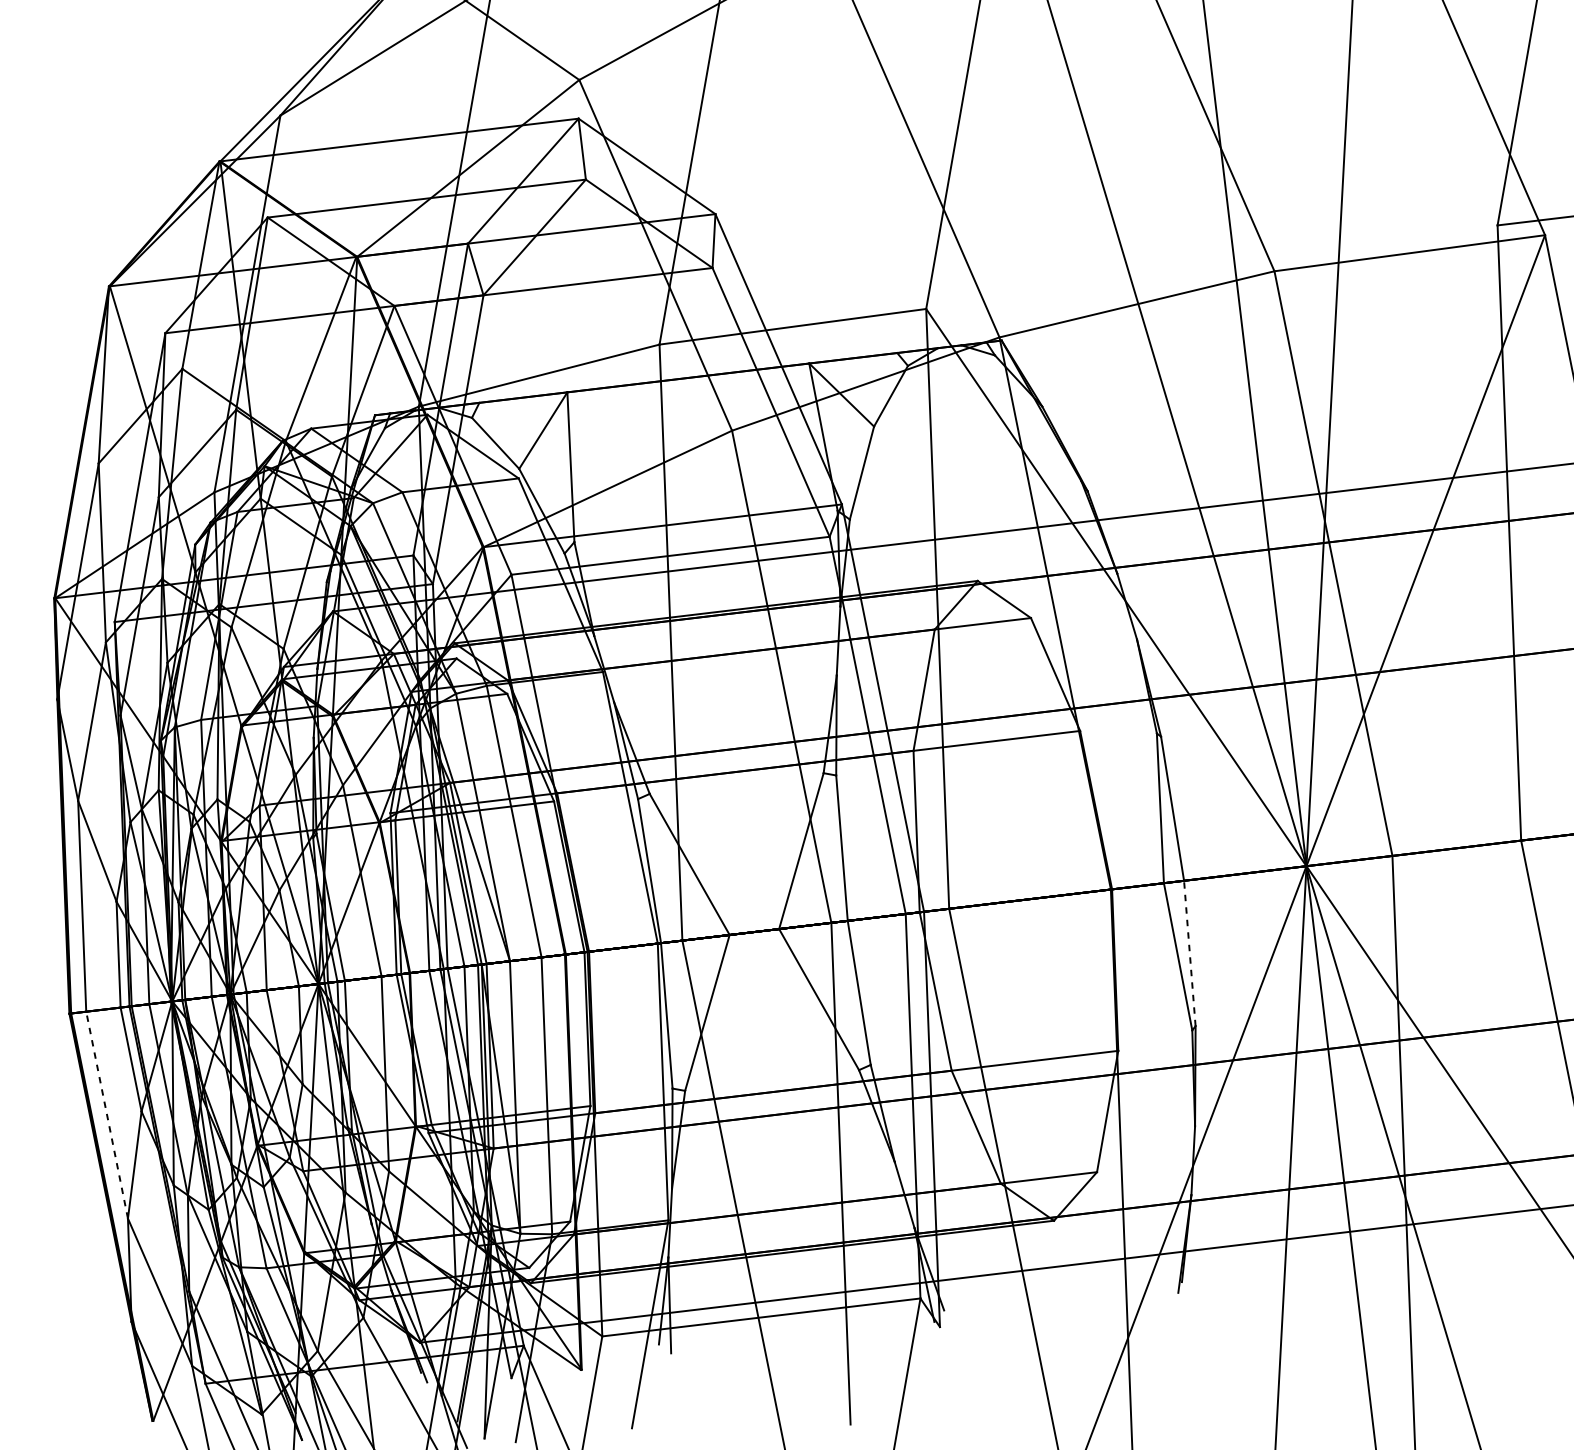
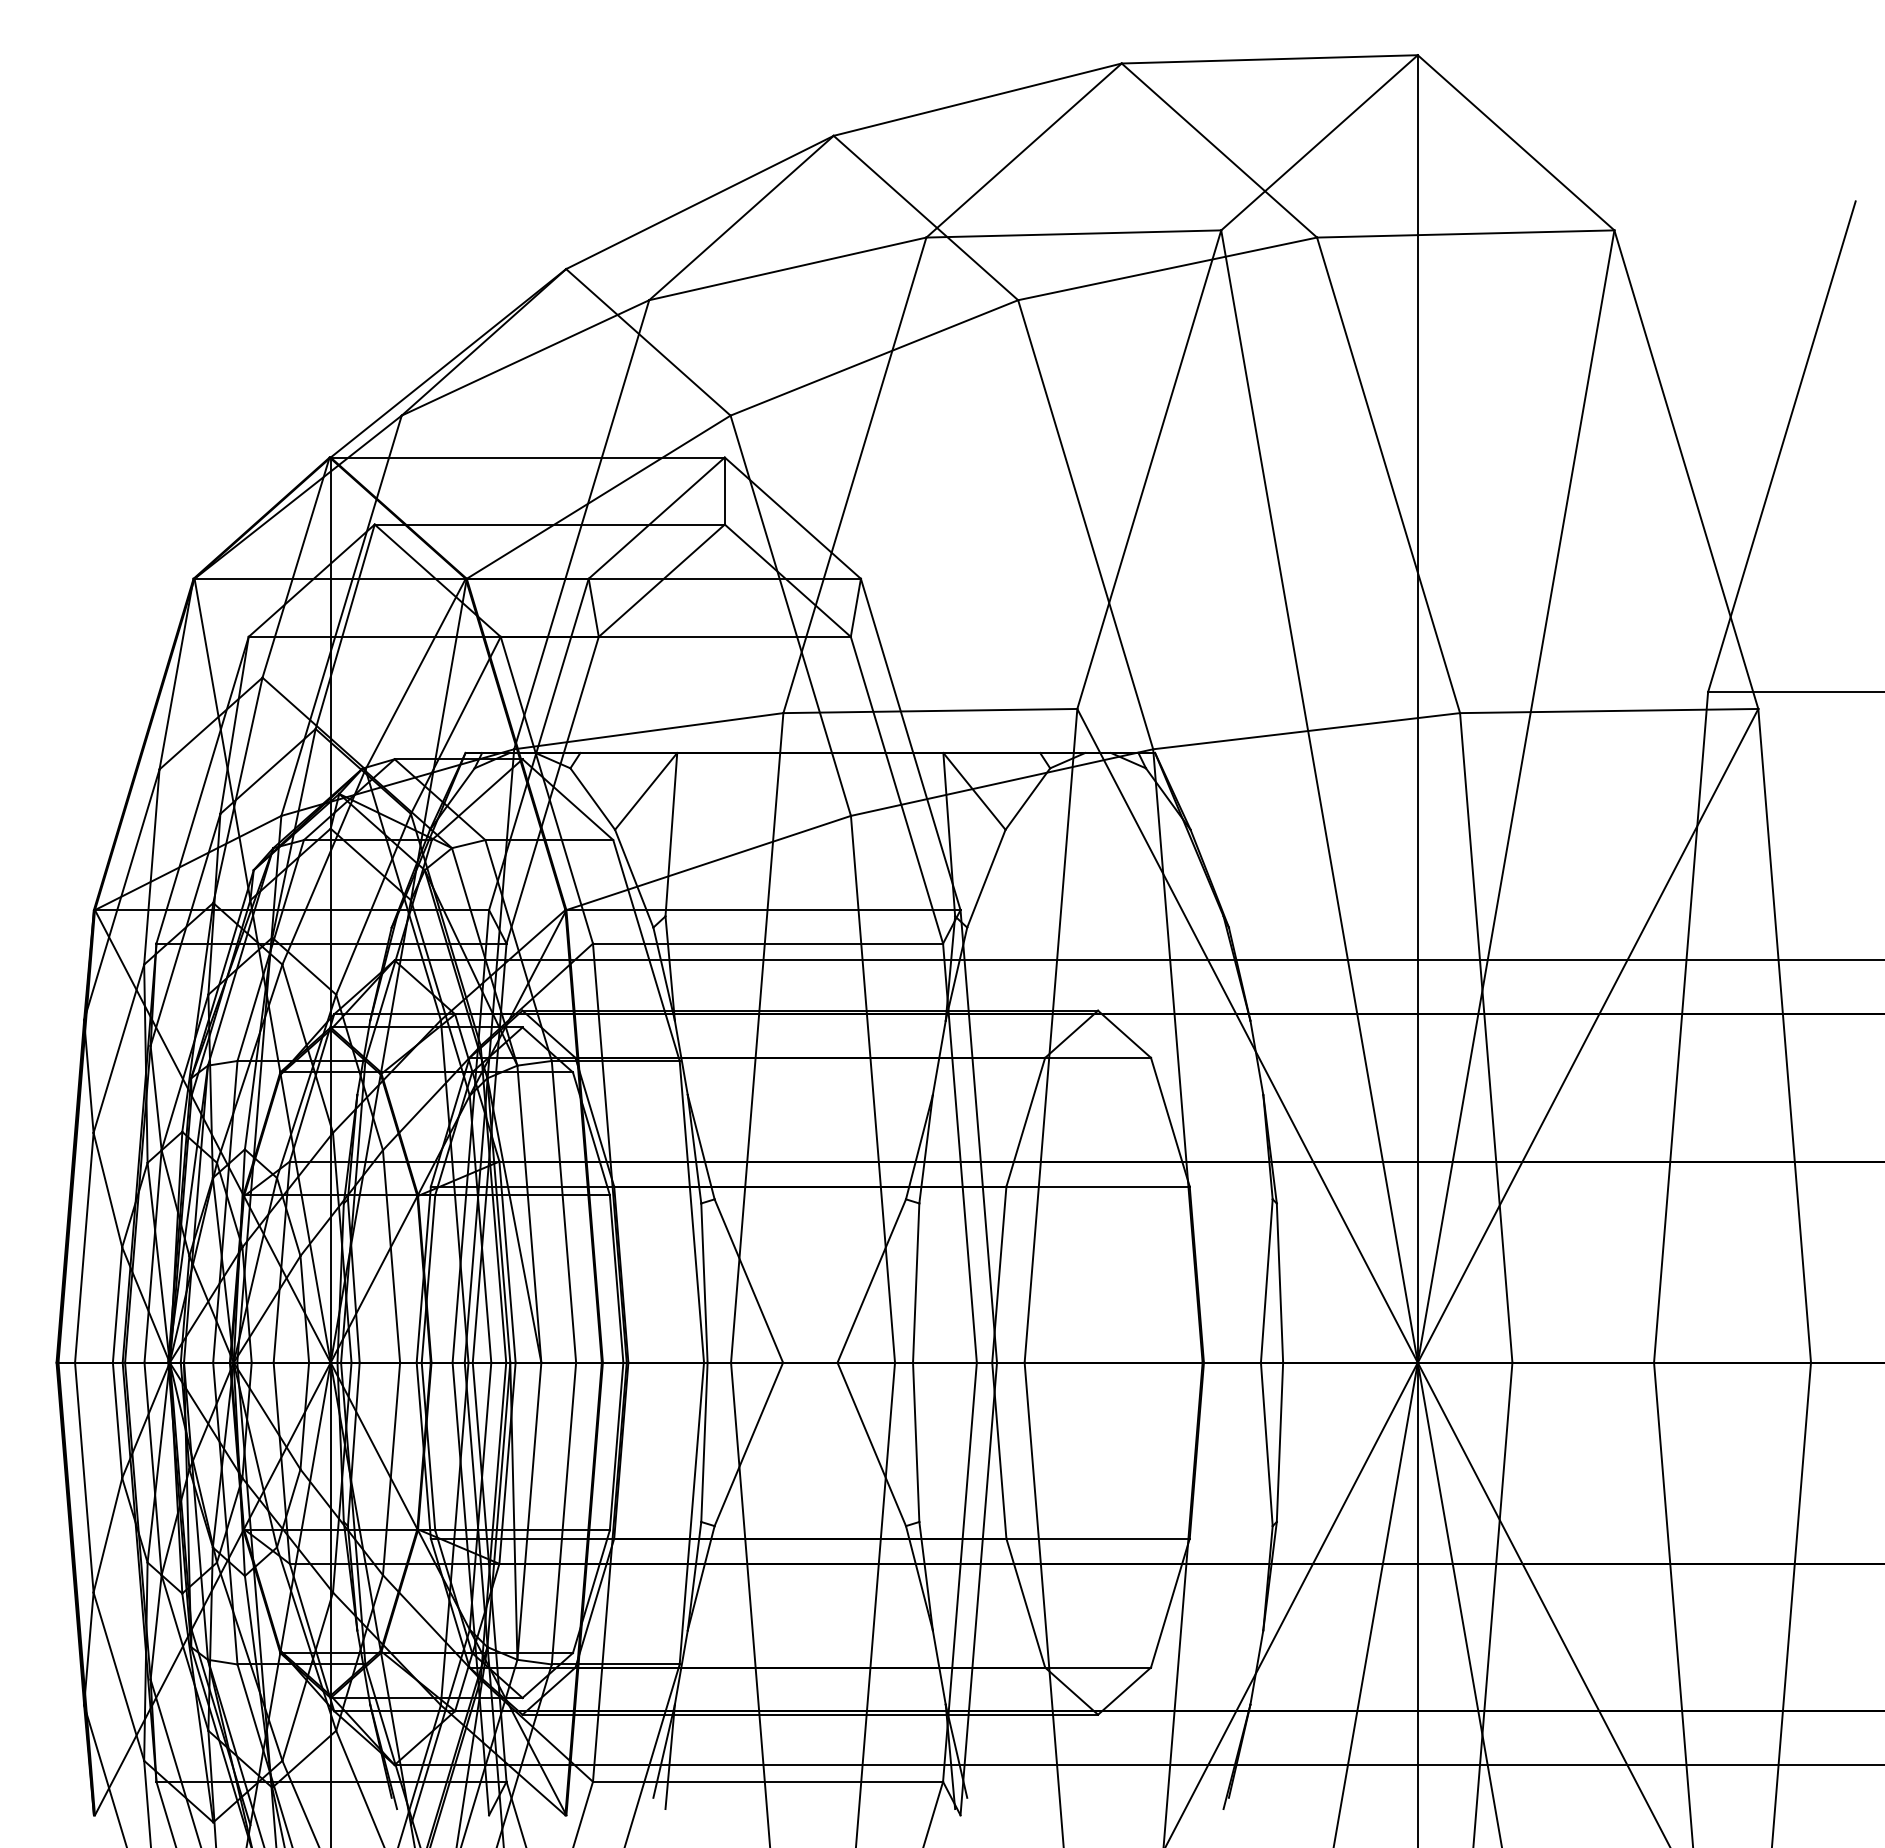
line: (1189, 953) -> (1279, 1442), dashed -> solid
line: (107, 1114) -> (84, 1477), dashed -> solid

